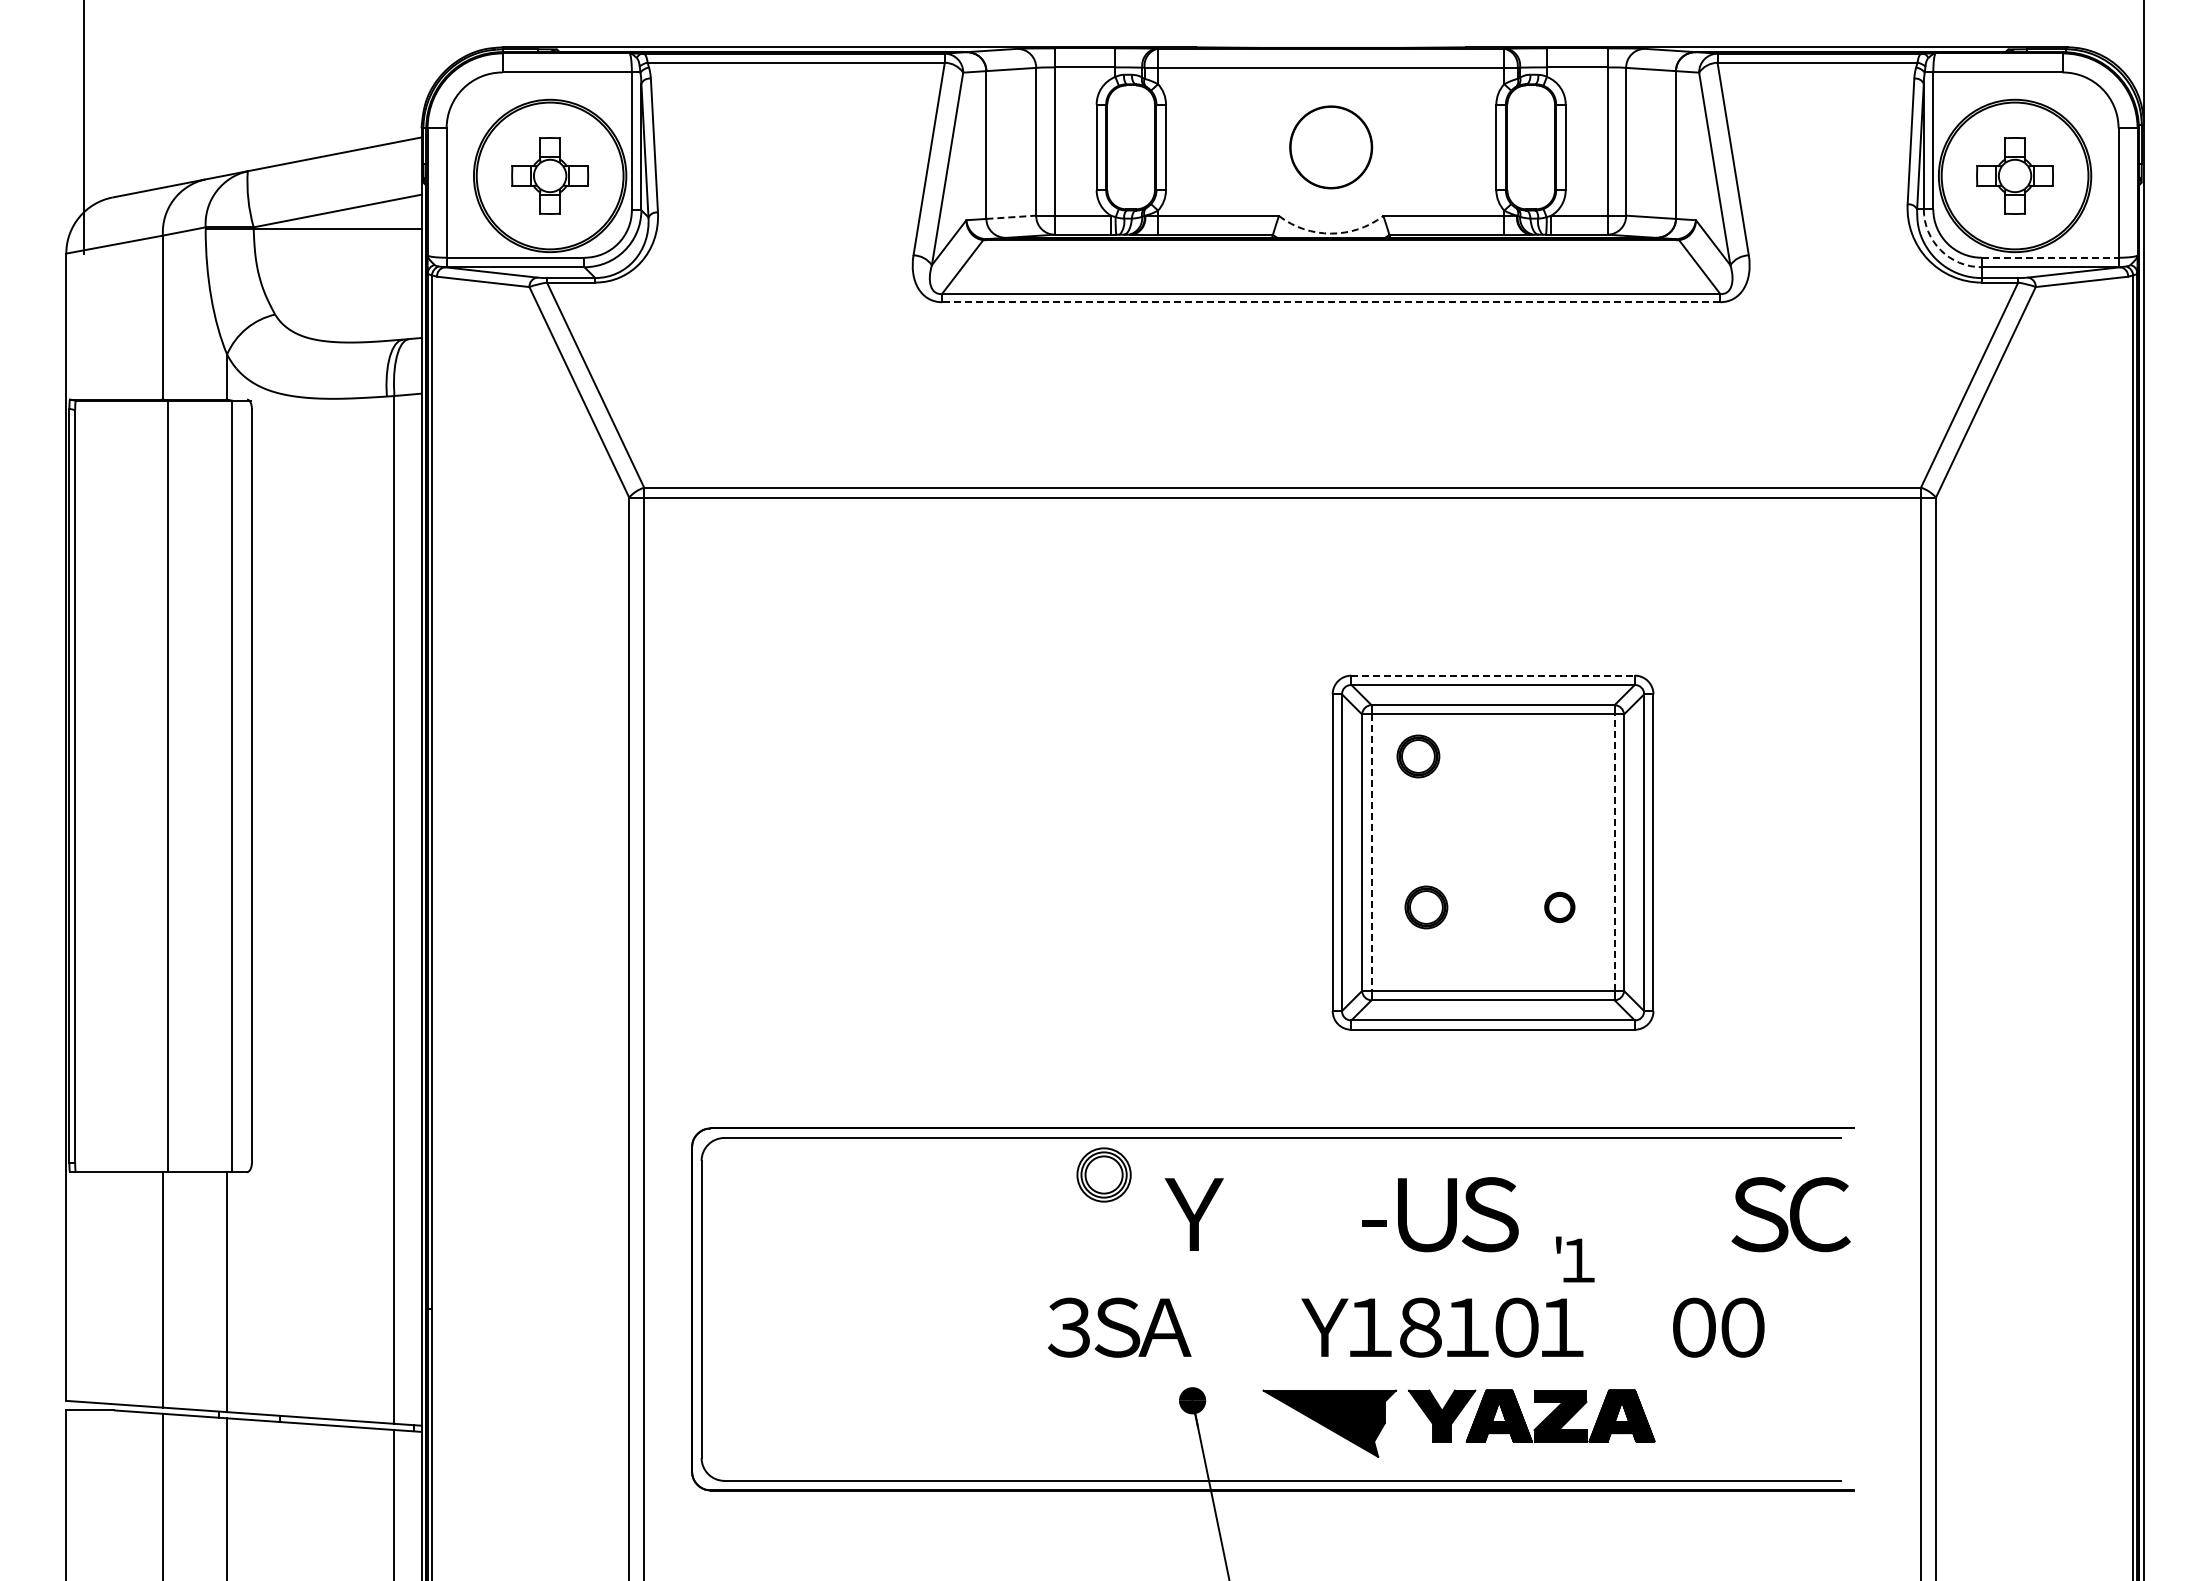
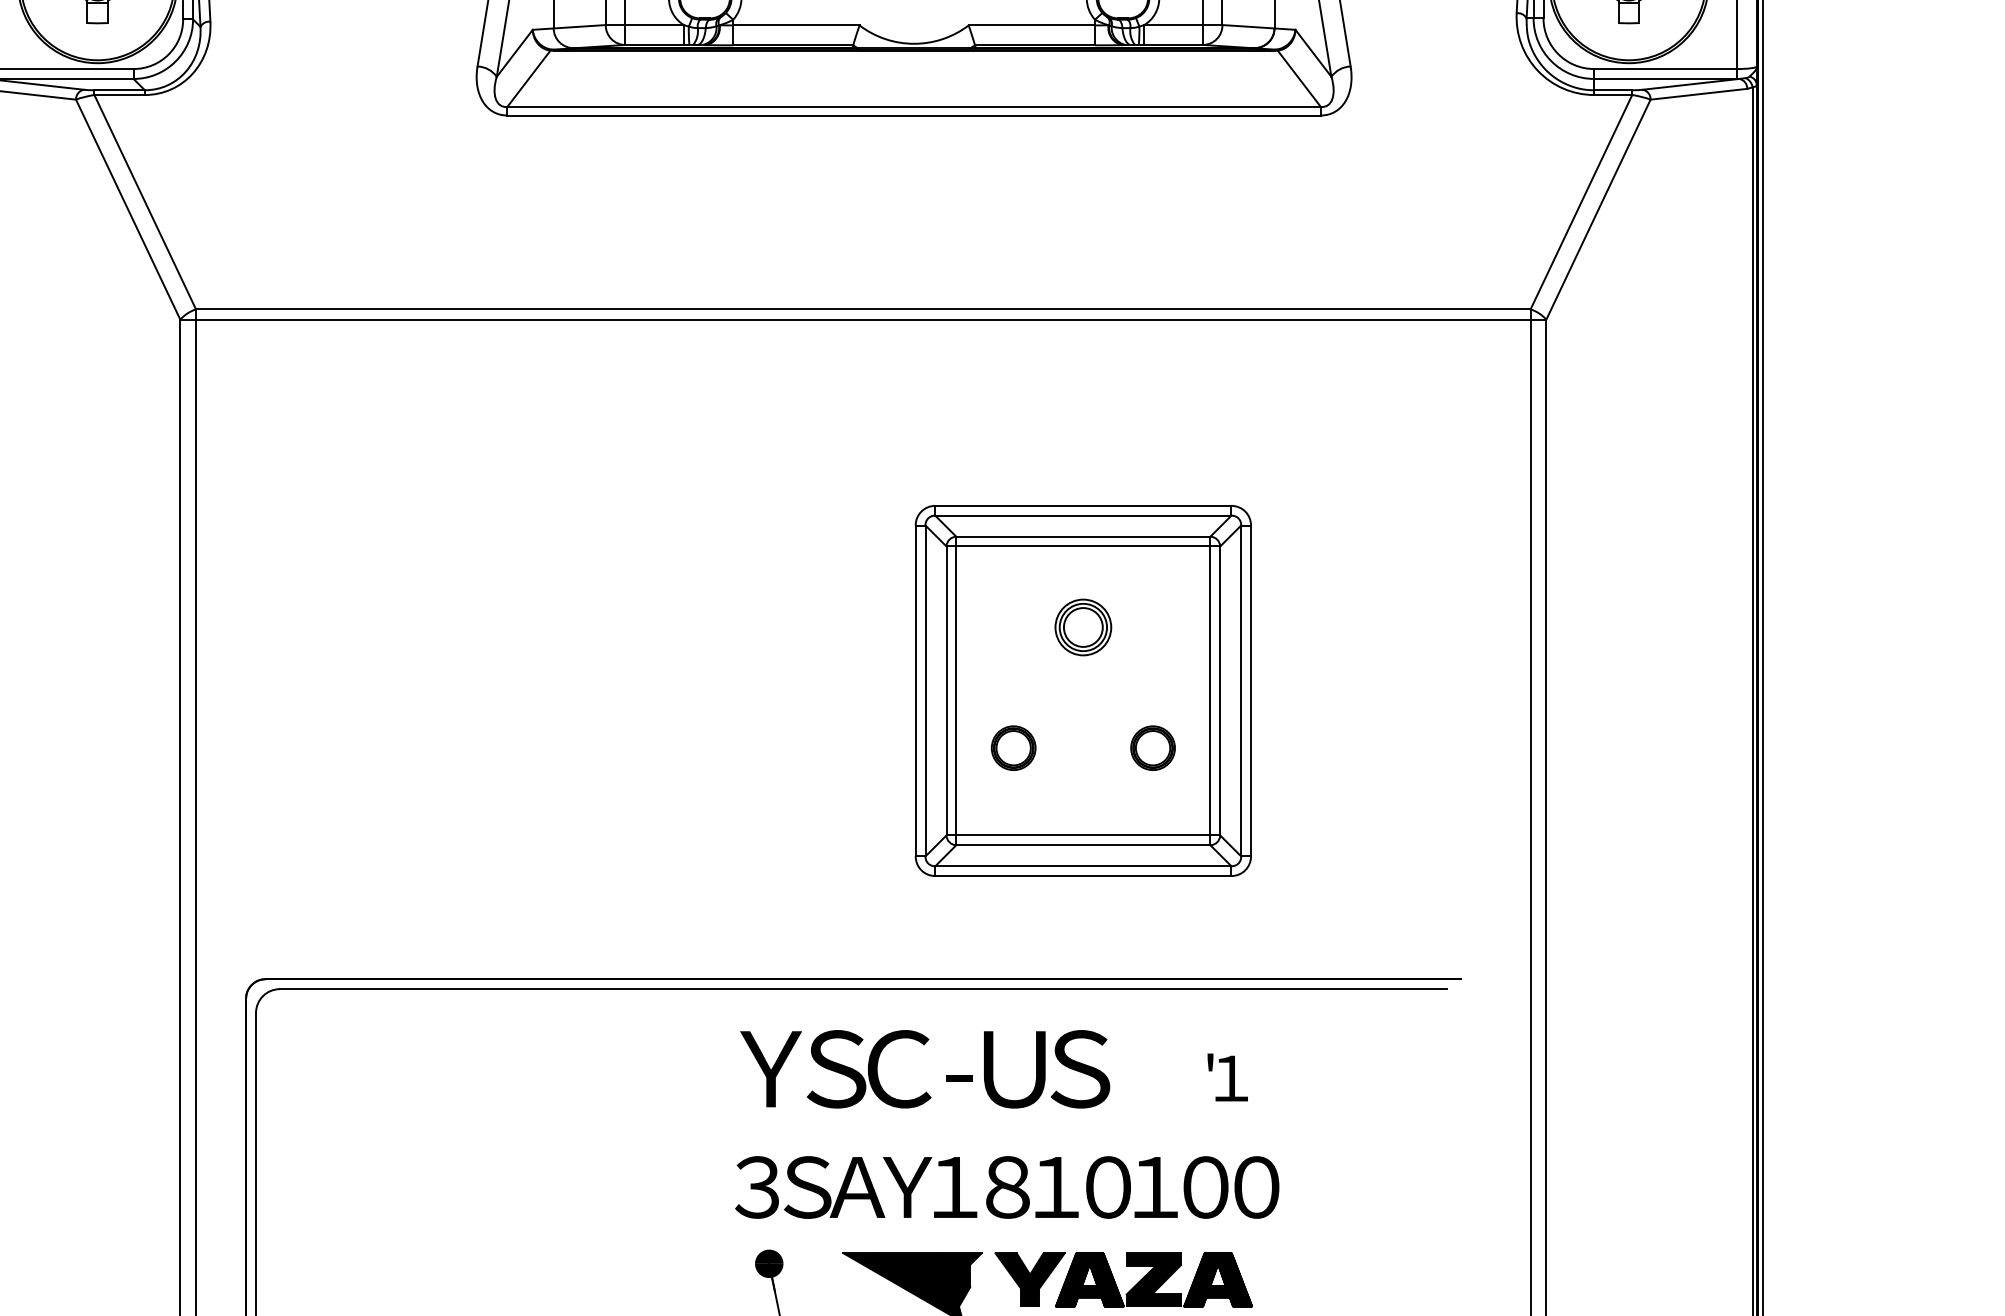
line: (1011, 217) -> (579, 26), dashed -> solid
arc: (1331, 233) -> (914, 43), dashed -> solid
arc: (1940, 250) -> (1551, 61), dashed -> solid
line: (2050, 257) -> (1666, 68), dashed -> solid
line: (1330, 302) -> (913, 115), dashed -> solid
line: (1493, 675) -> (1083, 505), dashed -> solid
part: (1418, 756) -> (1005, 590), removed
line: (1614, 852) -> (1210, 690), dashed -> solid
line: (1371, 853) -> (956, 691), dashed -> solid
part: (1559, 907) -> (1152, 748), size x1.43
part: (1103, 1174) -> (1082, 626), moved
text: (1790, 1214) -> (868, 1069), moved
text: (1575, 1259) -> (1228, 1077), moved
text: (1119, 1327) -> (809, 1187), moved
text: (1718, 1327) -> (1231, 1187), moved

